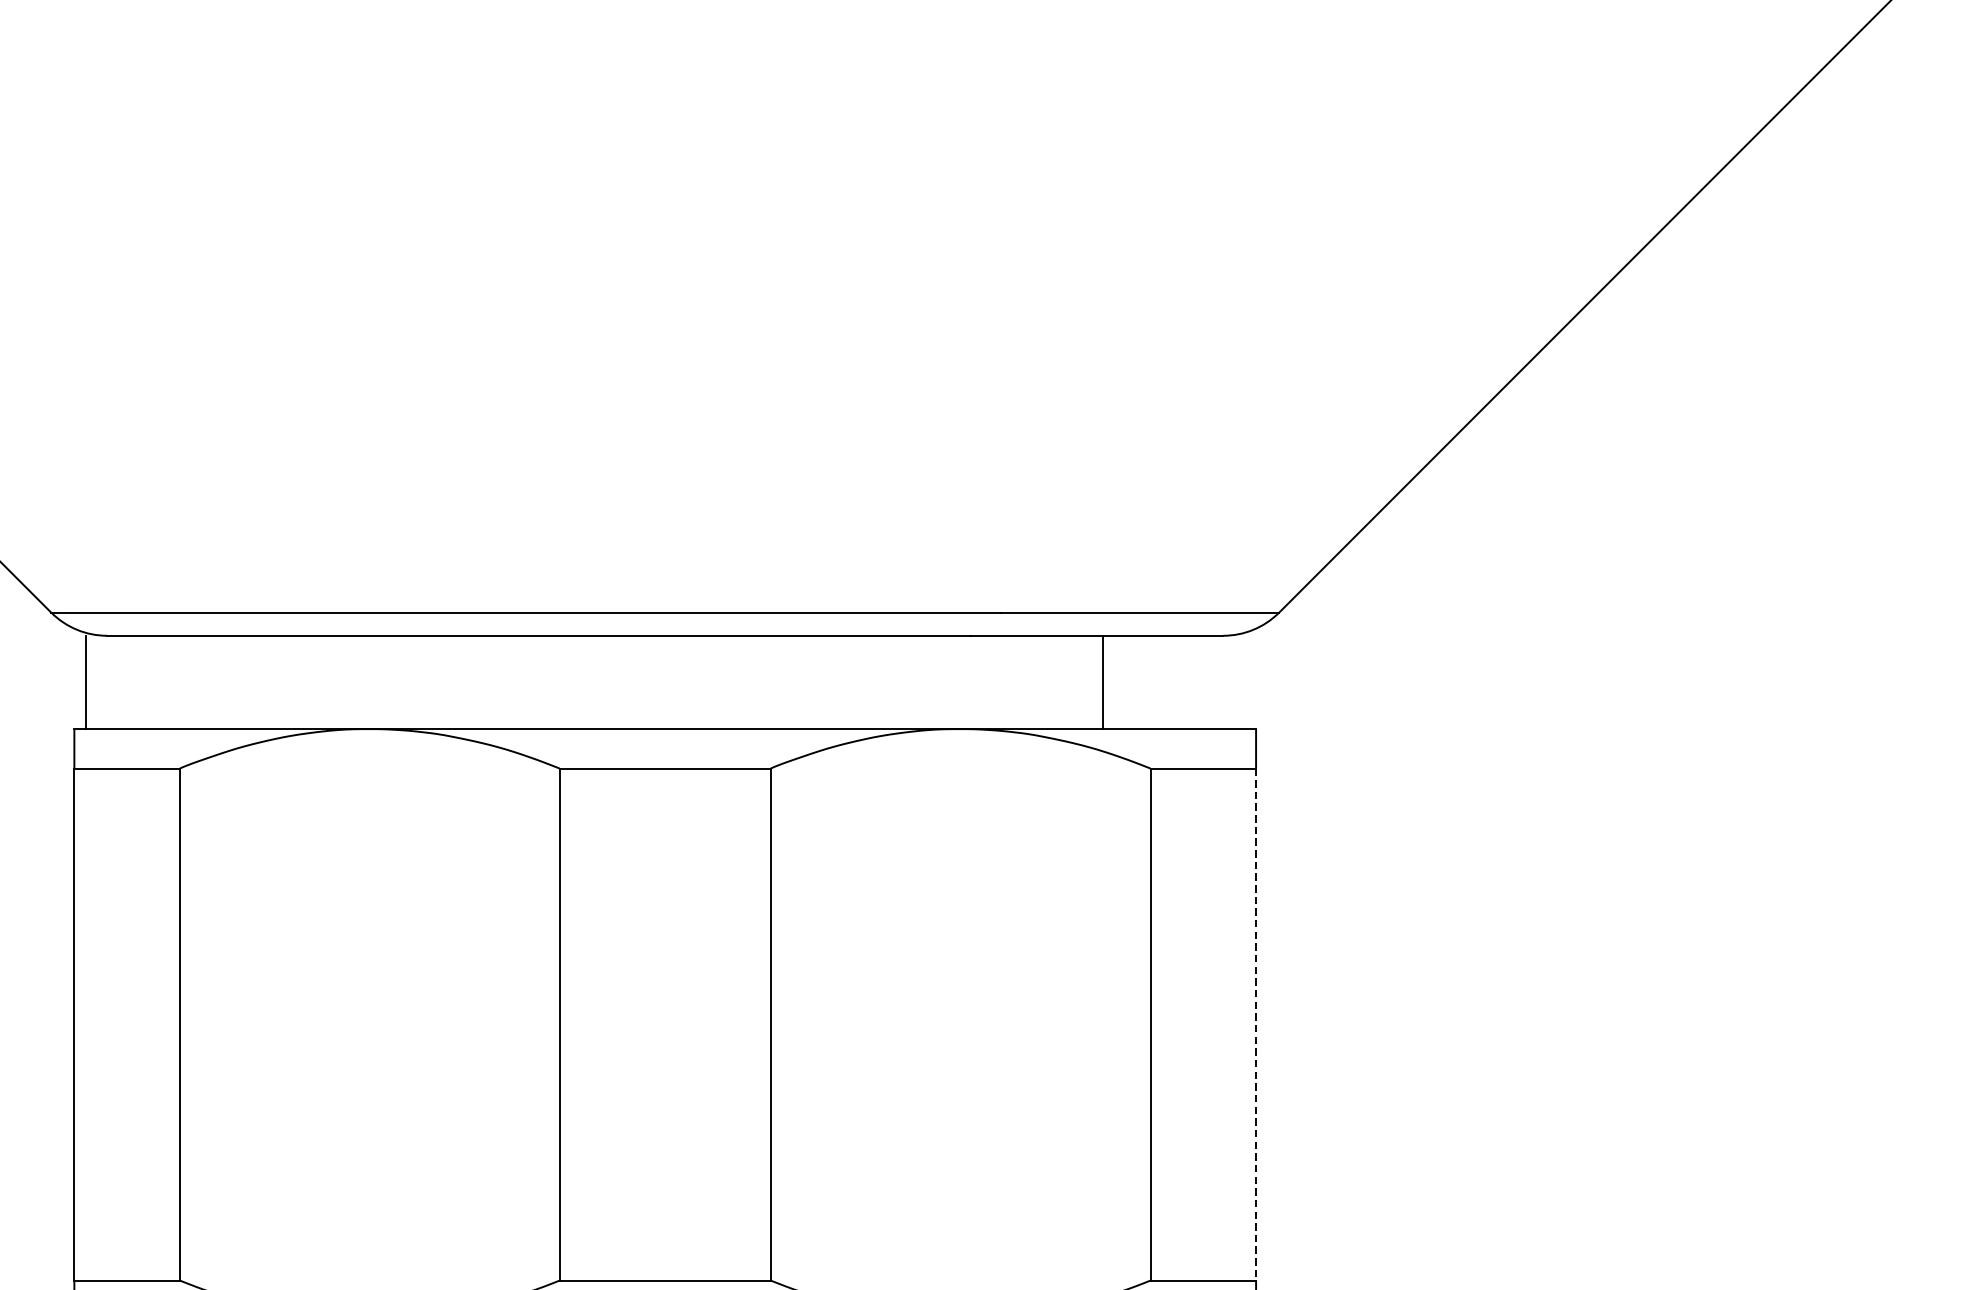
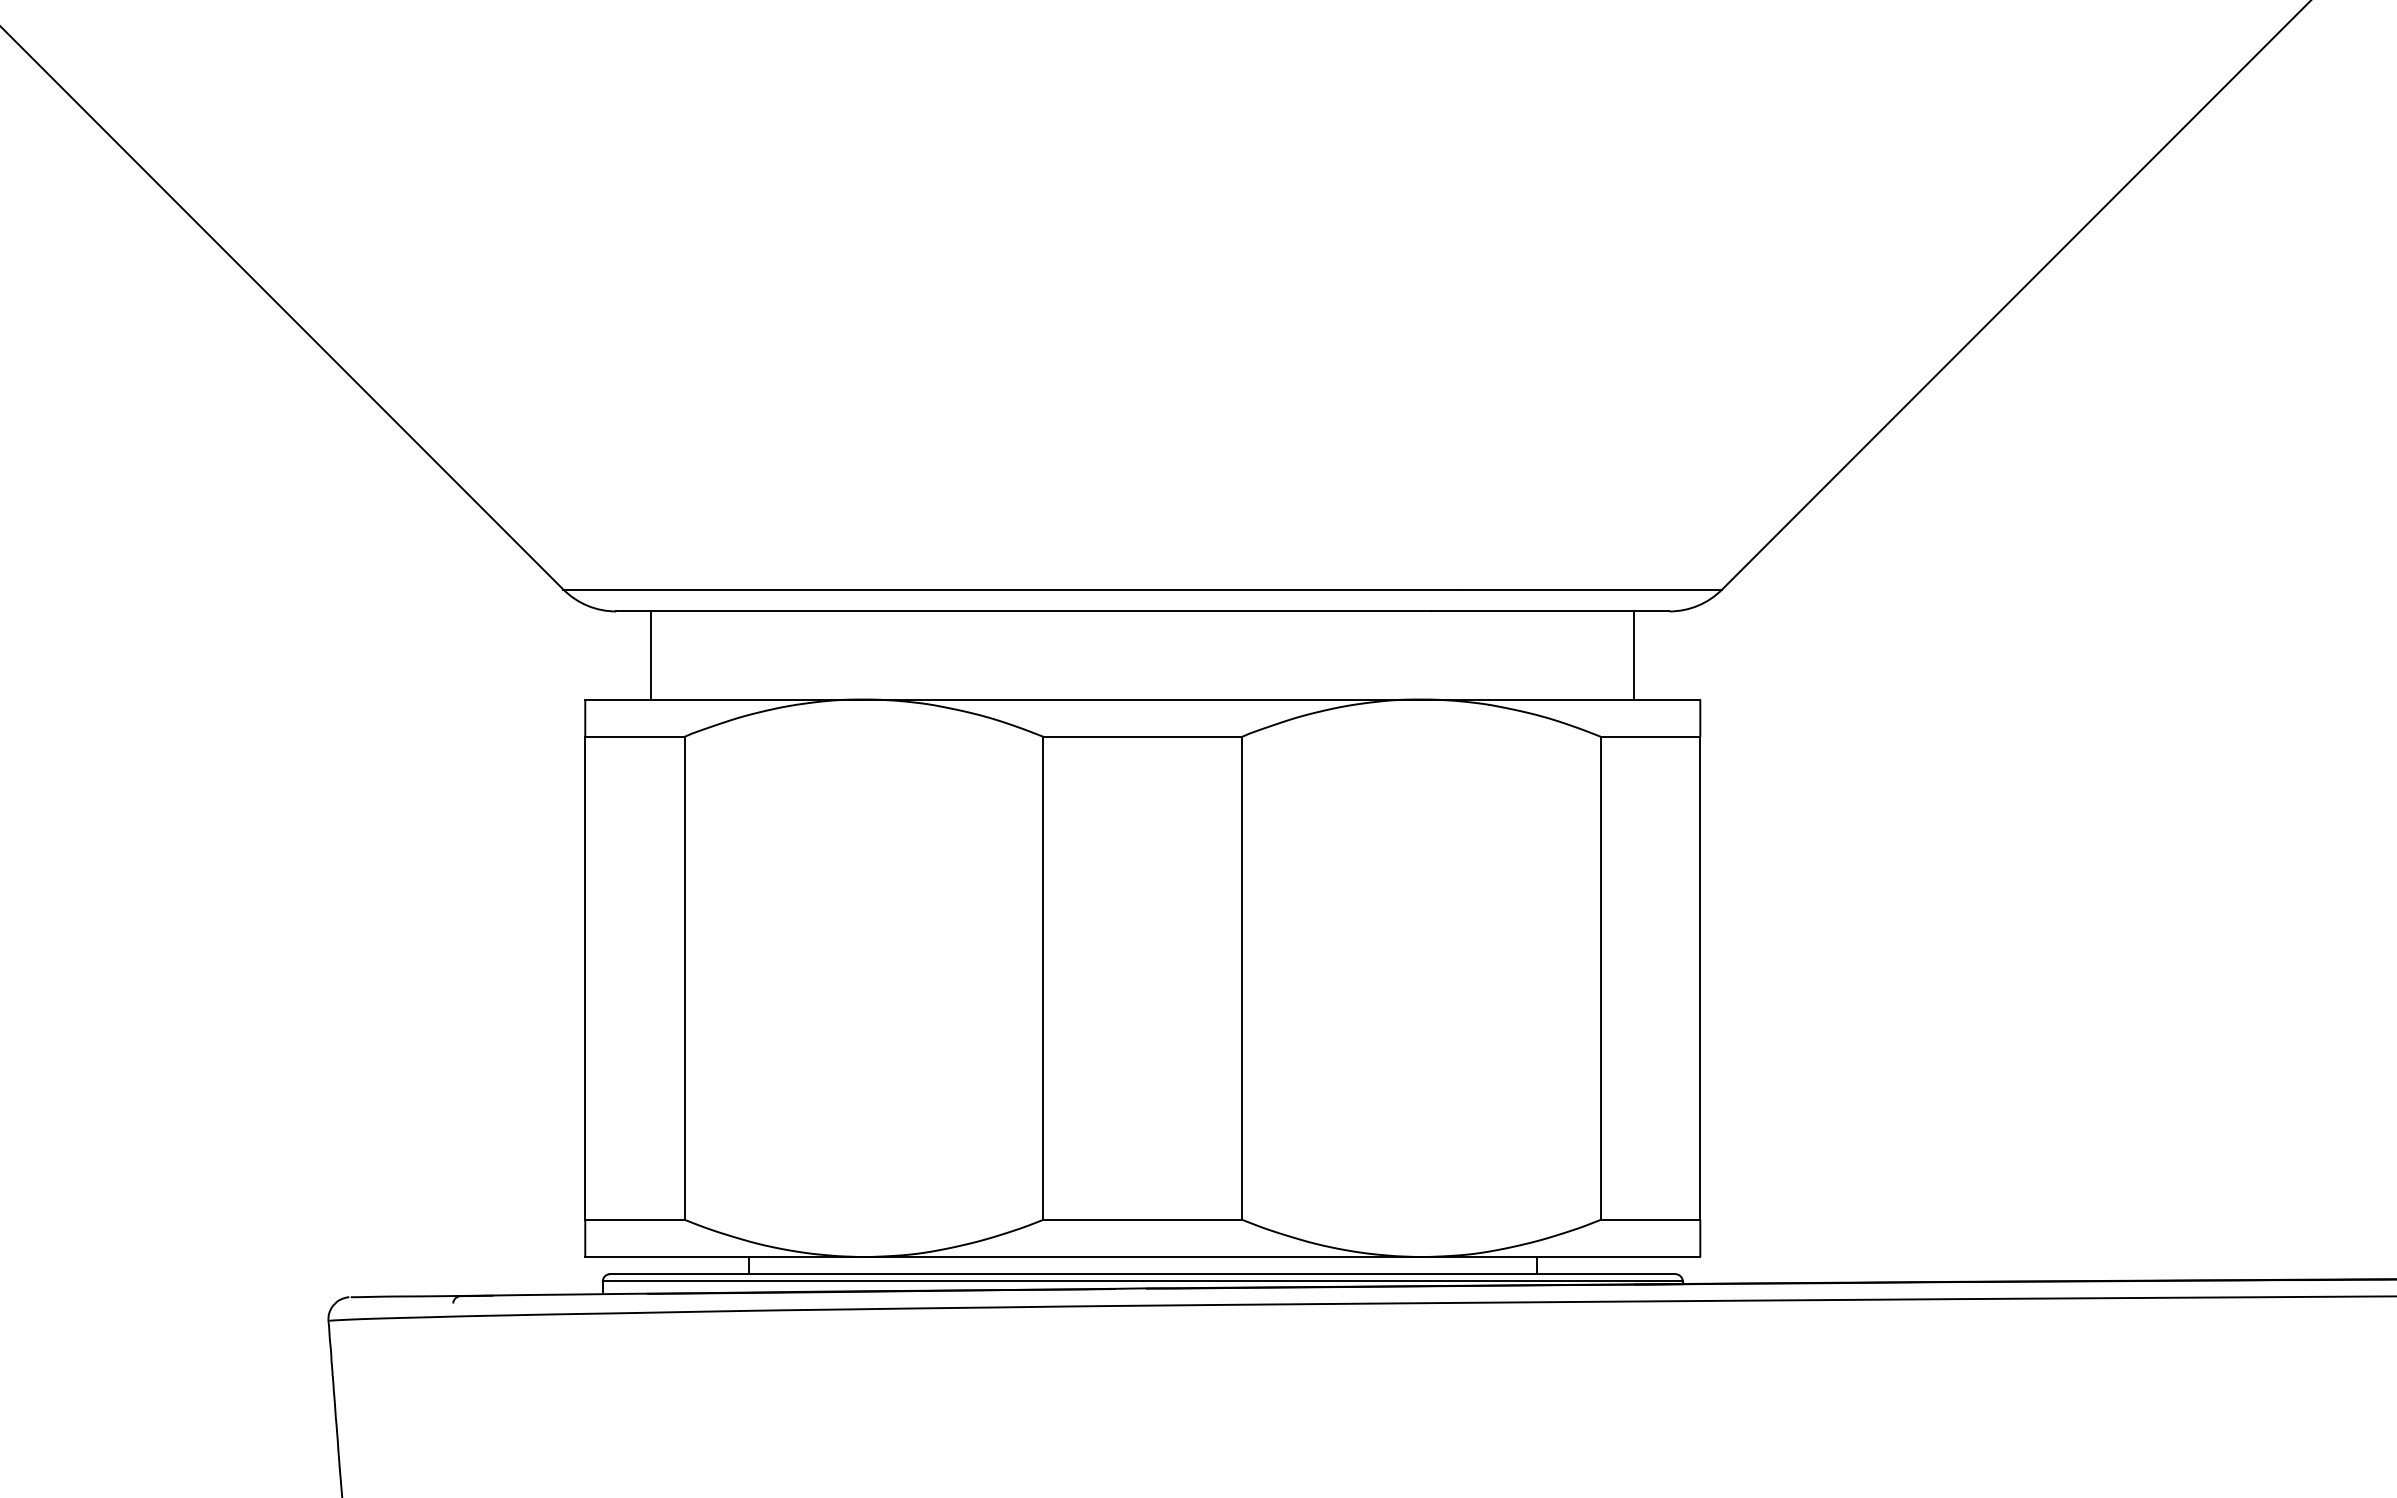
line: (86, 682) -> (651, 655), moved
line: (1103, 682) -> (1634, 655), moved
line: (1256, 1024) -> (1700, 978), dashed -> solid

